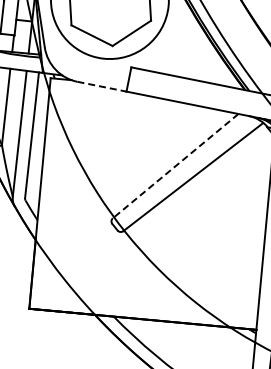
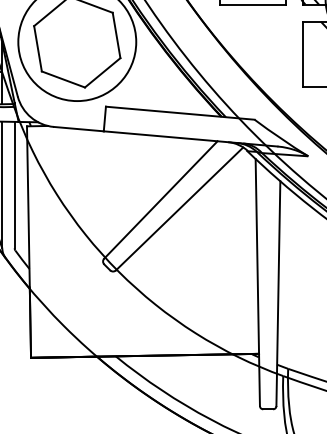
line: (102, 87) -> (79, 129), dashed -> solid
line: (175, 165) -> (160, 199), dashed -> solid

